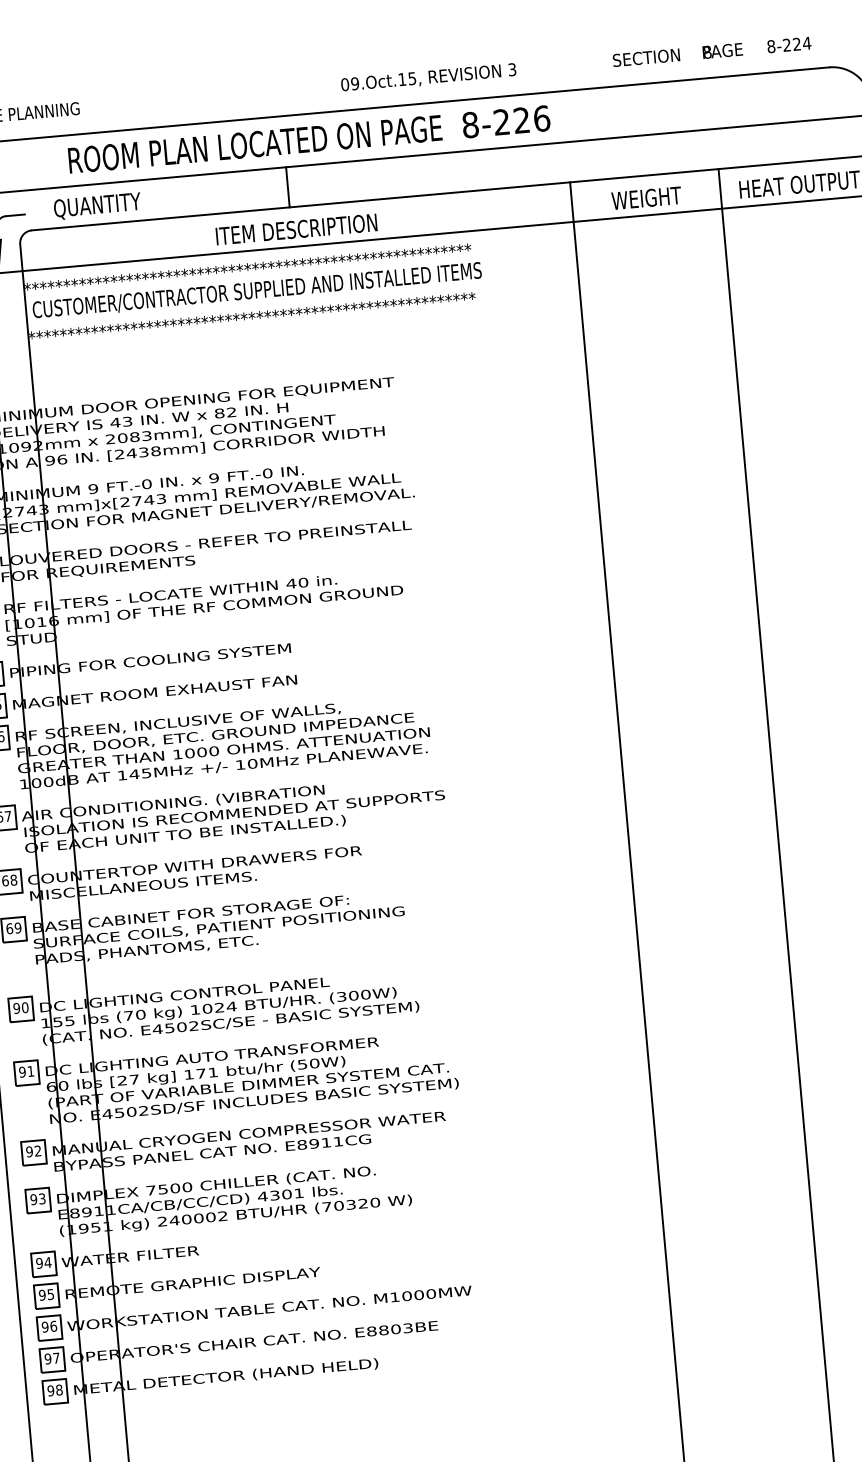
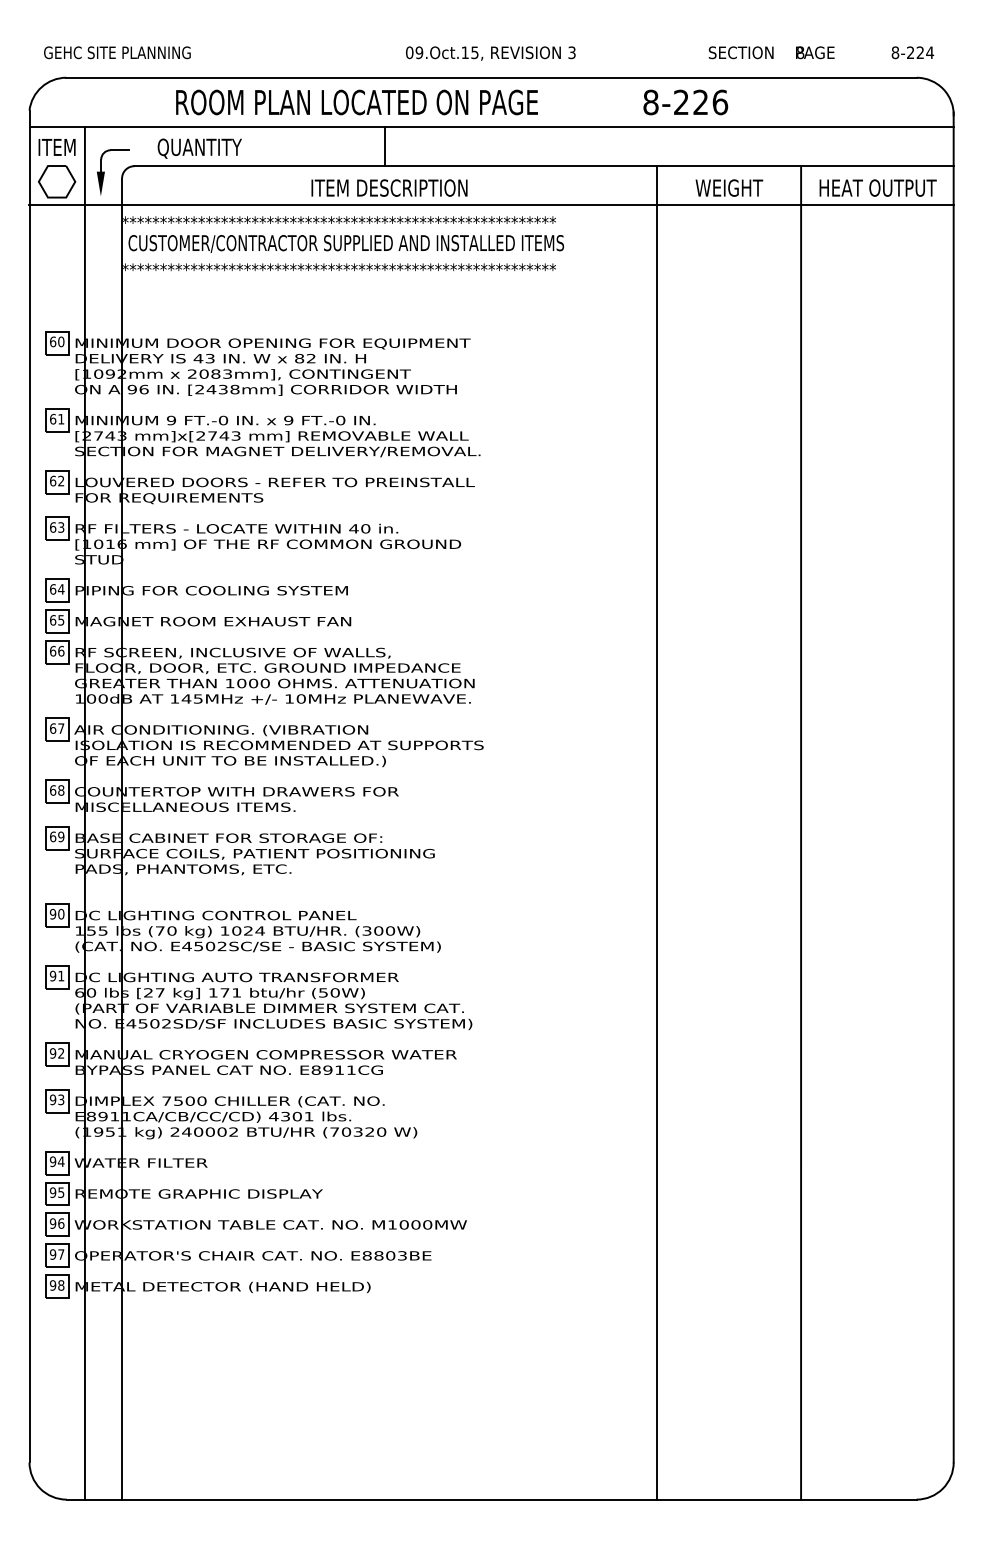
text: (788, 44) -> (912, 52), moved
text: (428, 77) -> (490, 53), moved
text: (506, 121) -> (685, 102), moved

